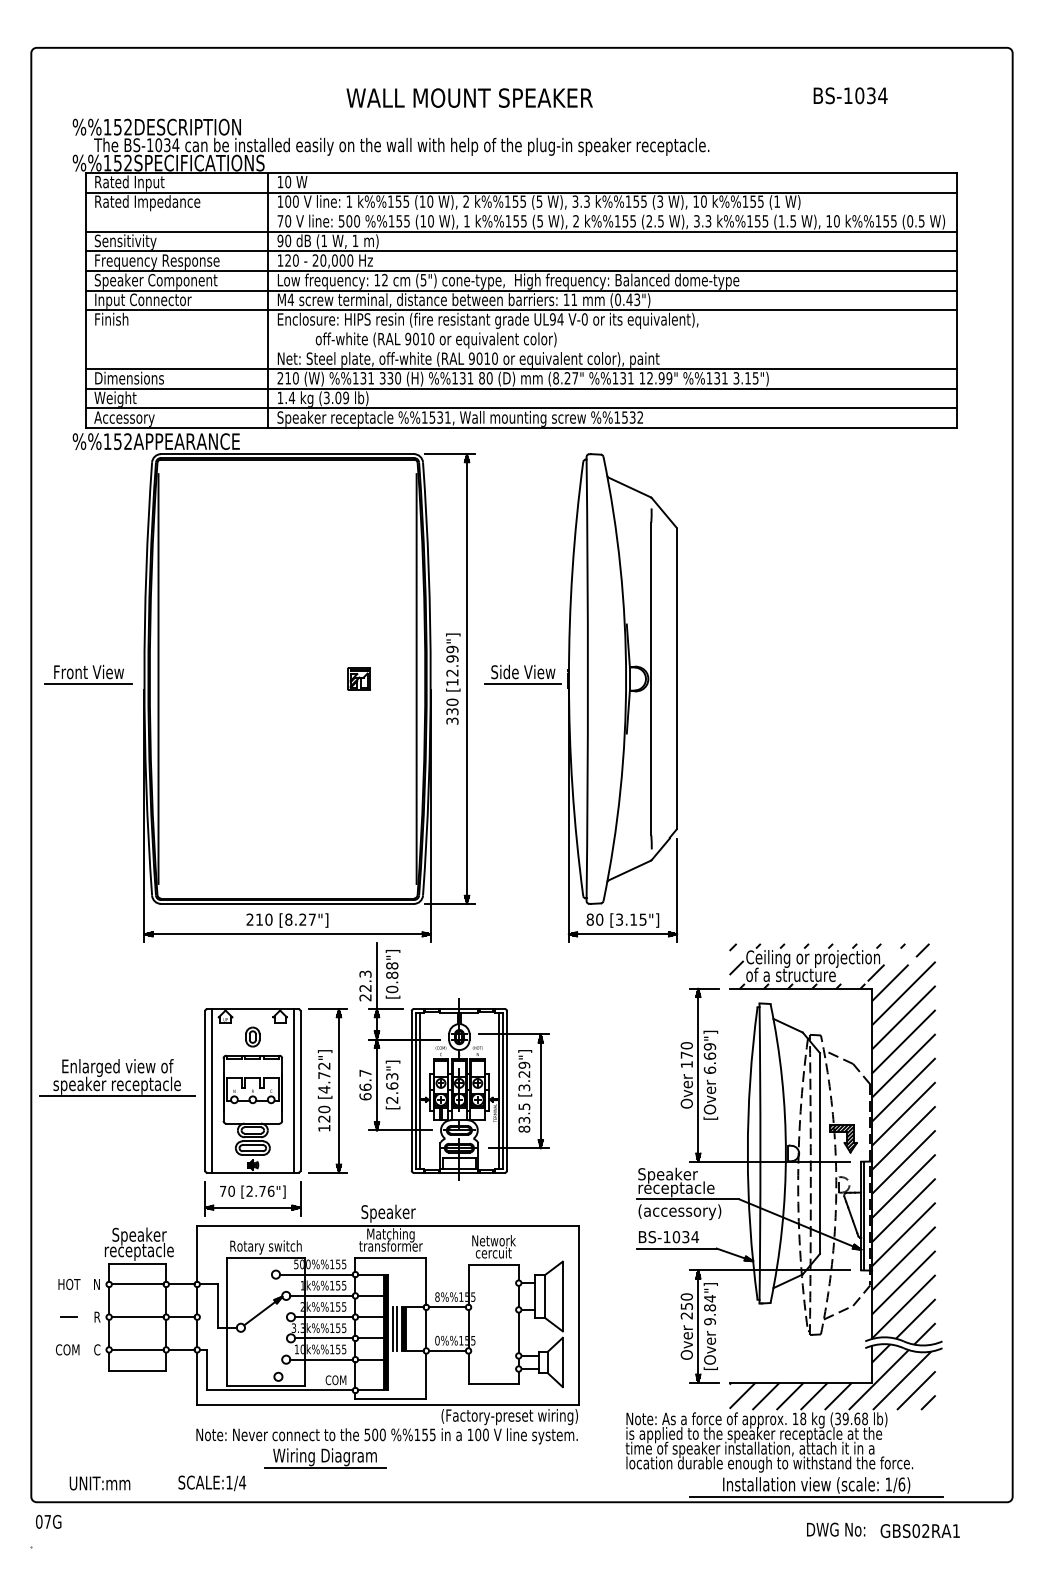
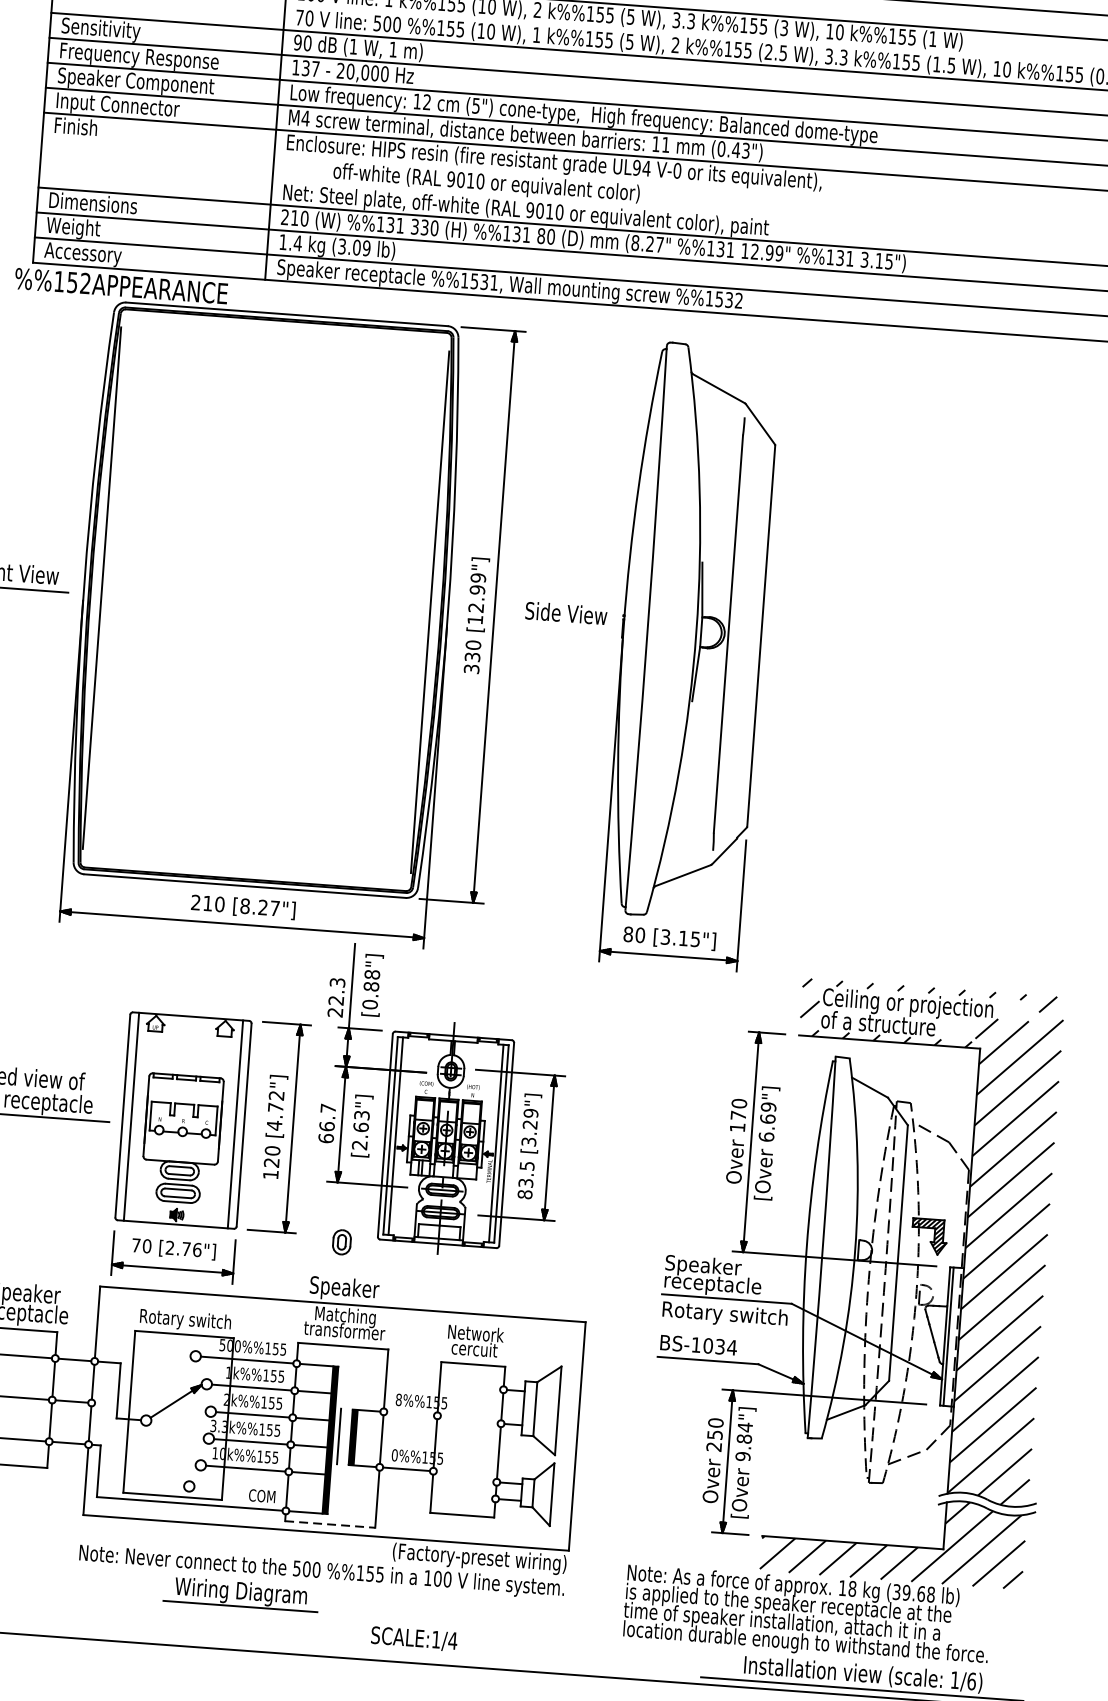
text: (291, 260) -> (310, 68), 120 -> 137
part: (358, 678) -> (356, 606), removed
line: (523, 684) -> (565, 629), removed
part: (252, 1036) -> (341, 1241), moved
text: (687, 1212) -> (724, 1315), (accessory) -> Rotary switch
line: (447, 1307) -> (410, 1414), removed
line: (397, 1328) -> (345, 1436), removed
line: (391, 1398) -> (331, 1524), solid -> dashed
text: (212, 1483) -> (414, 1639), moved

